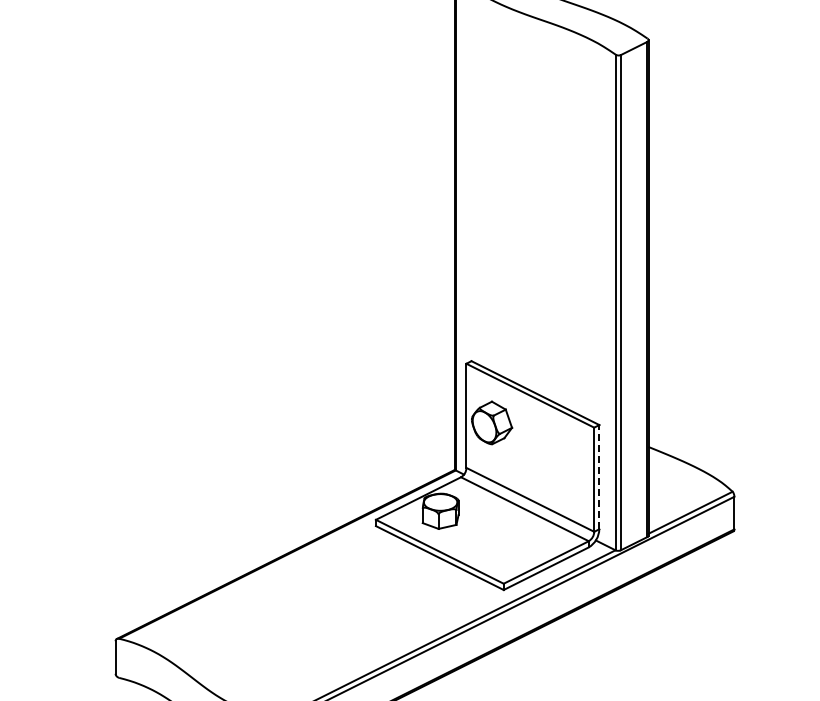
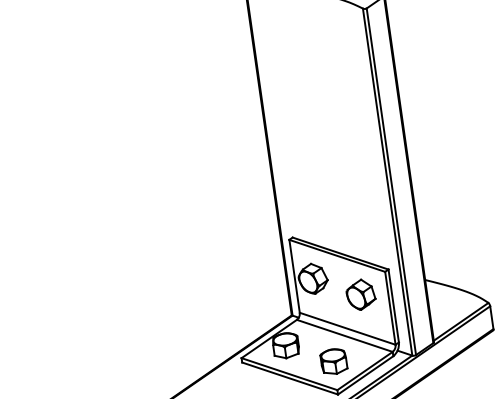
part: (555, 454) -> (360, 294), added
line: (599, 476) -> (393, 305), dashed -> solid
part: (504, 542) -> (333, 361), added

